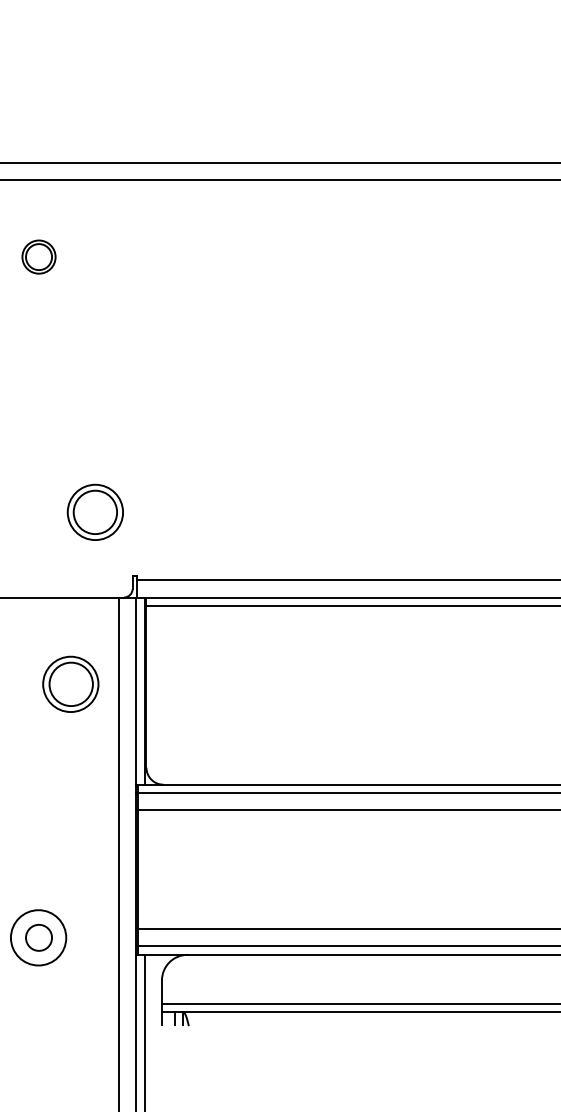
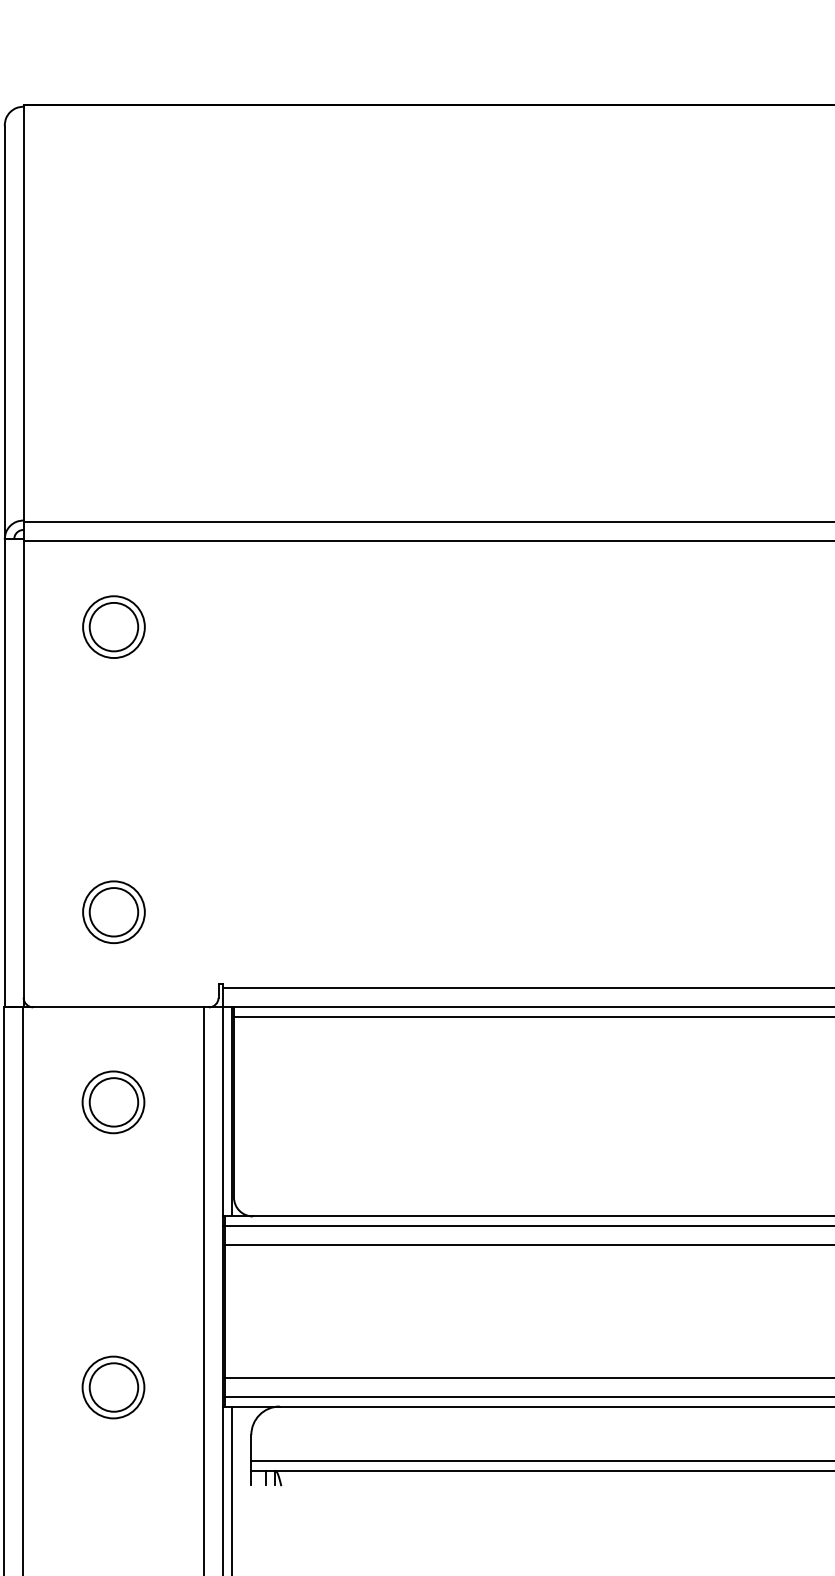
part: (38, 256) -> (113, 626), size x1.67
part: (94, 511) -> (113, 911), moved
part: (70, 684) -> (113, 1102), moved
circle: (38, 937) -> (113, 1387), size x1.67

